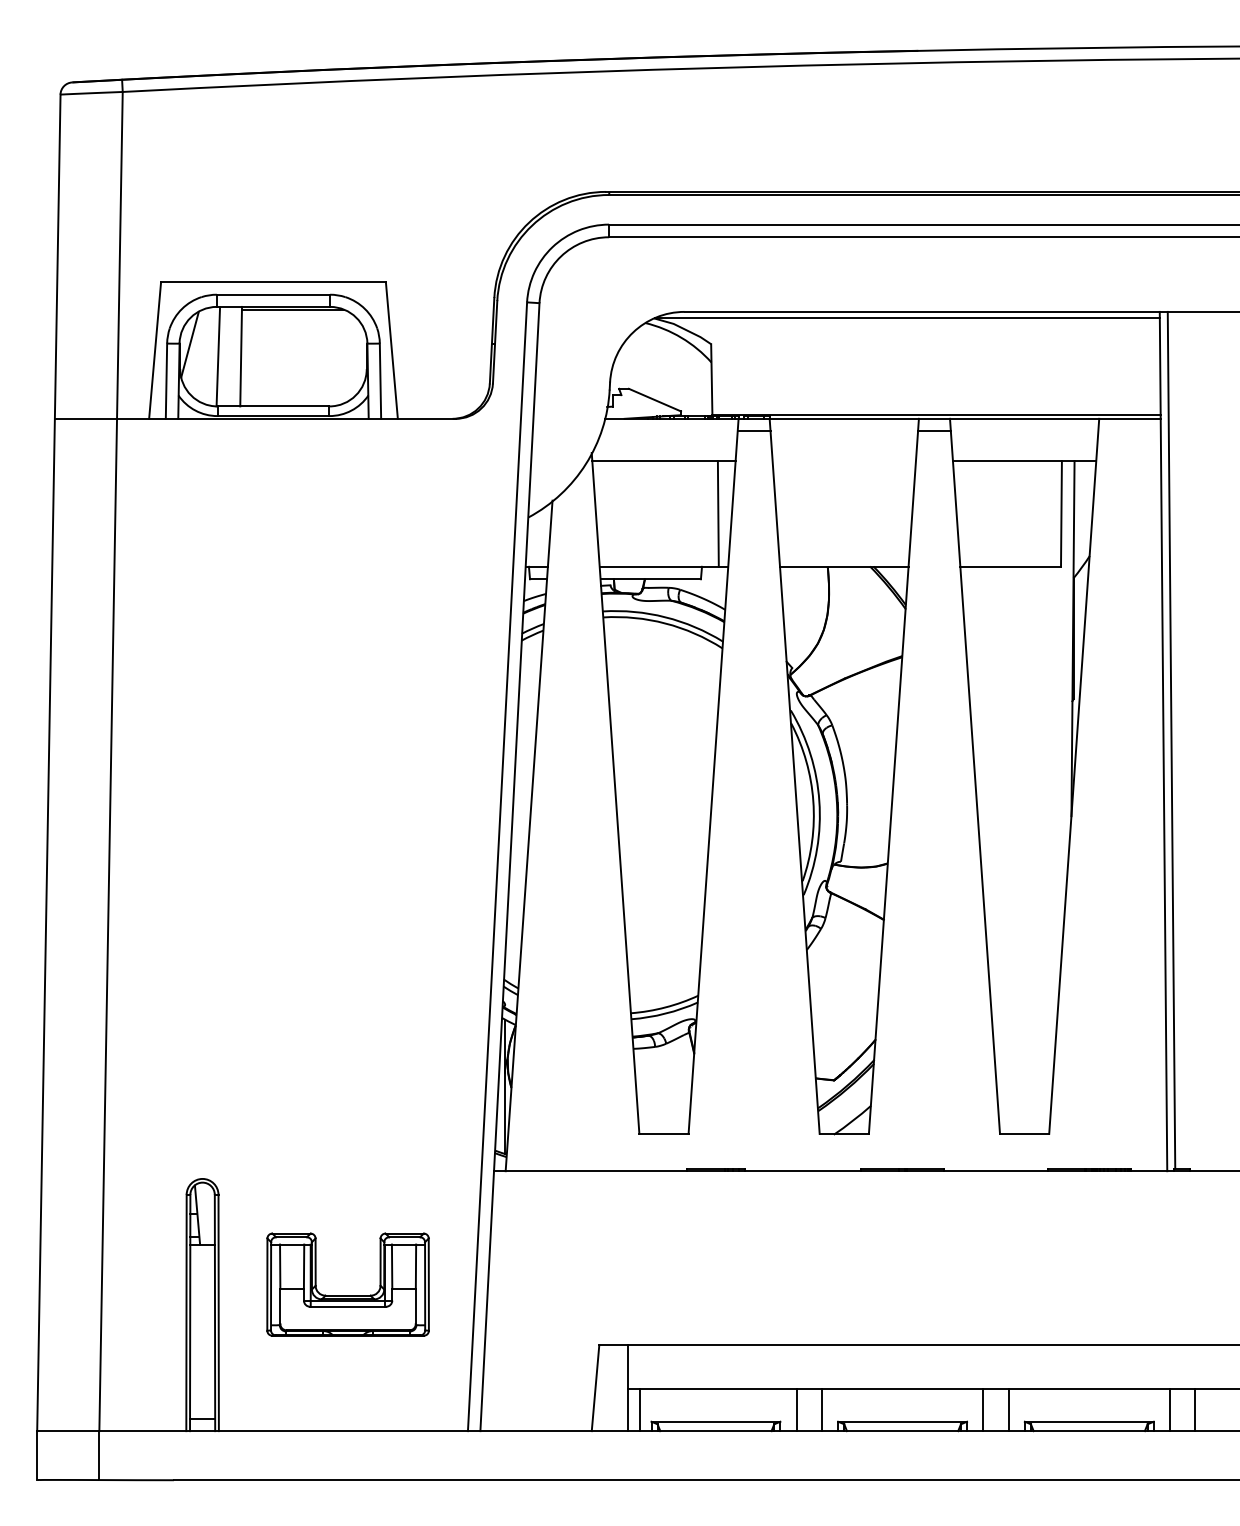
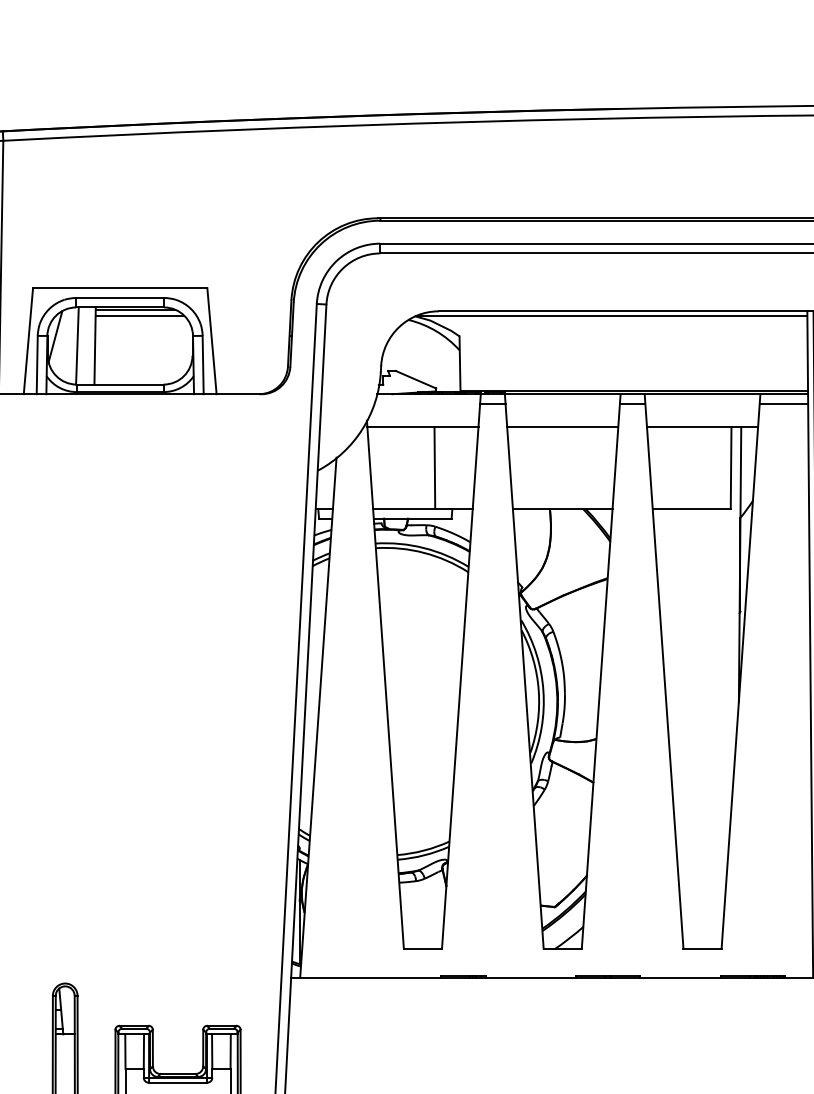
line: (298, 318) -> (139, 316), added
line: (1129, 431) -> (783, 404), added
line: (843, 461) -> (562, 427), added
line: (717, 513) -> (434, 467), moved

